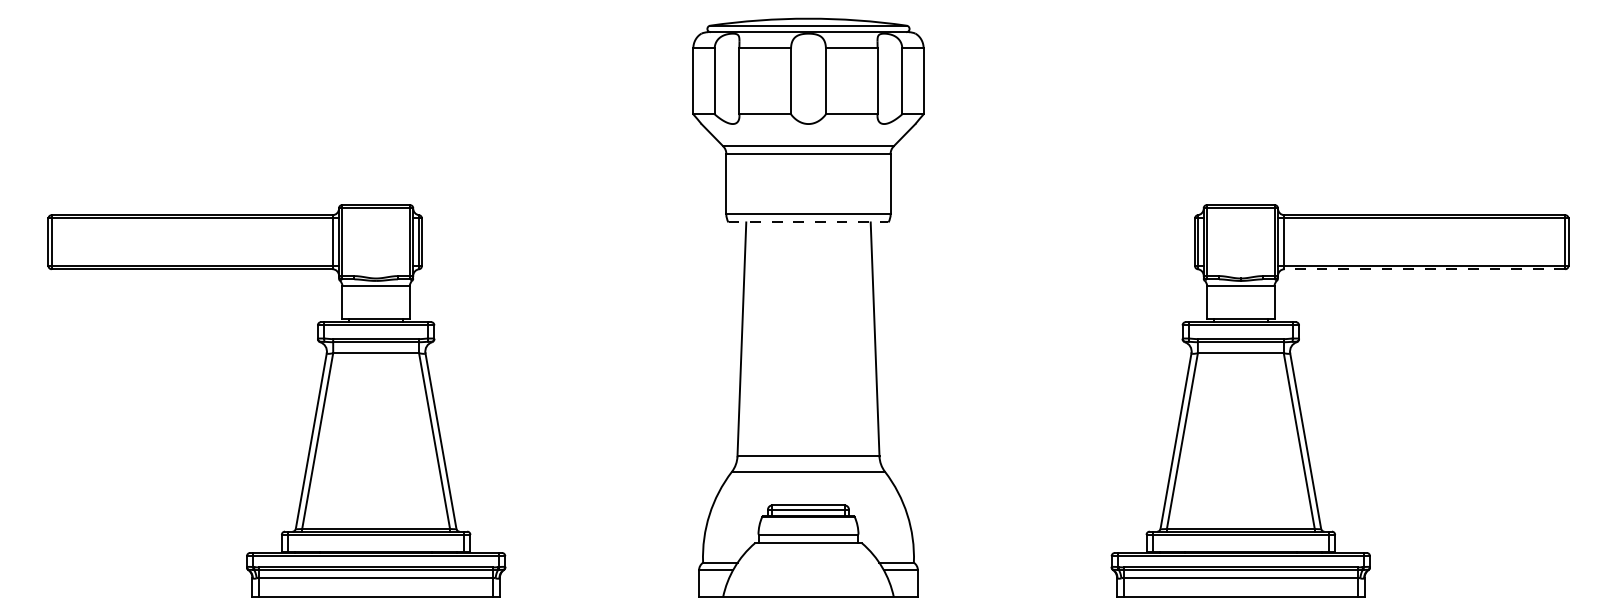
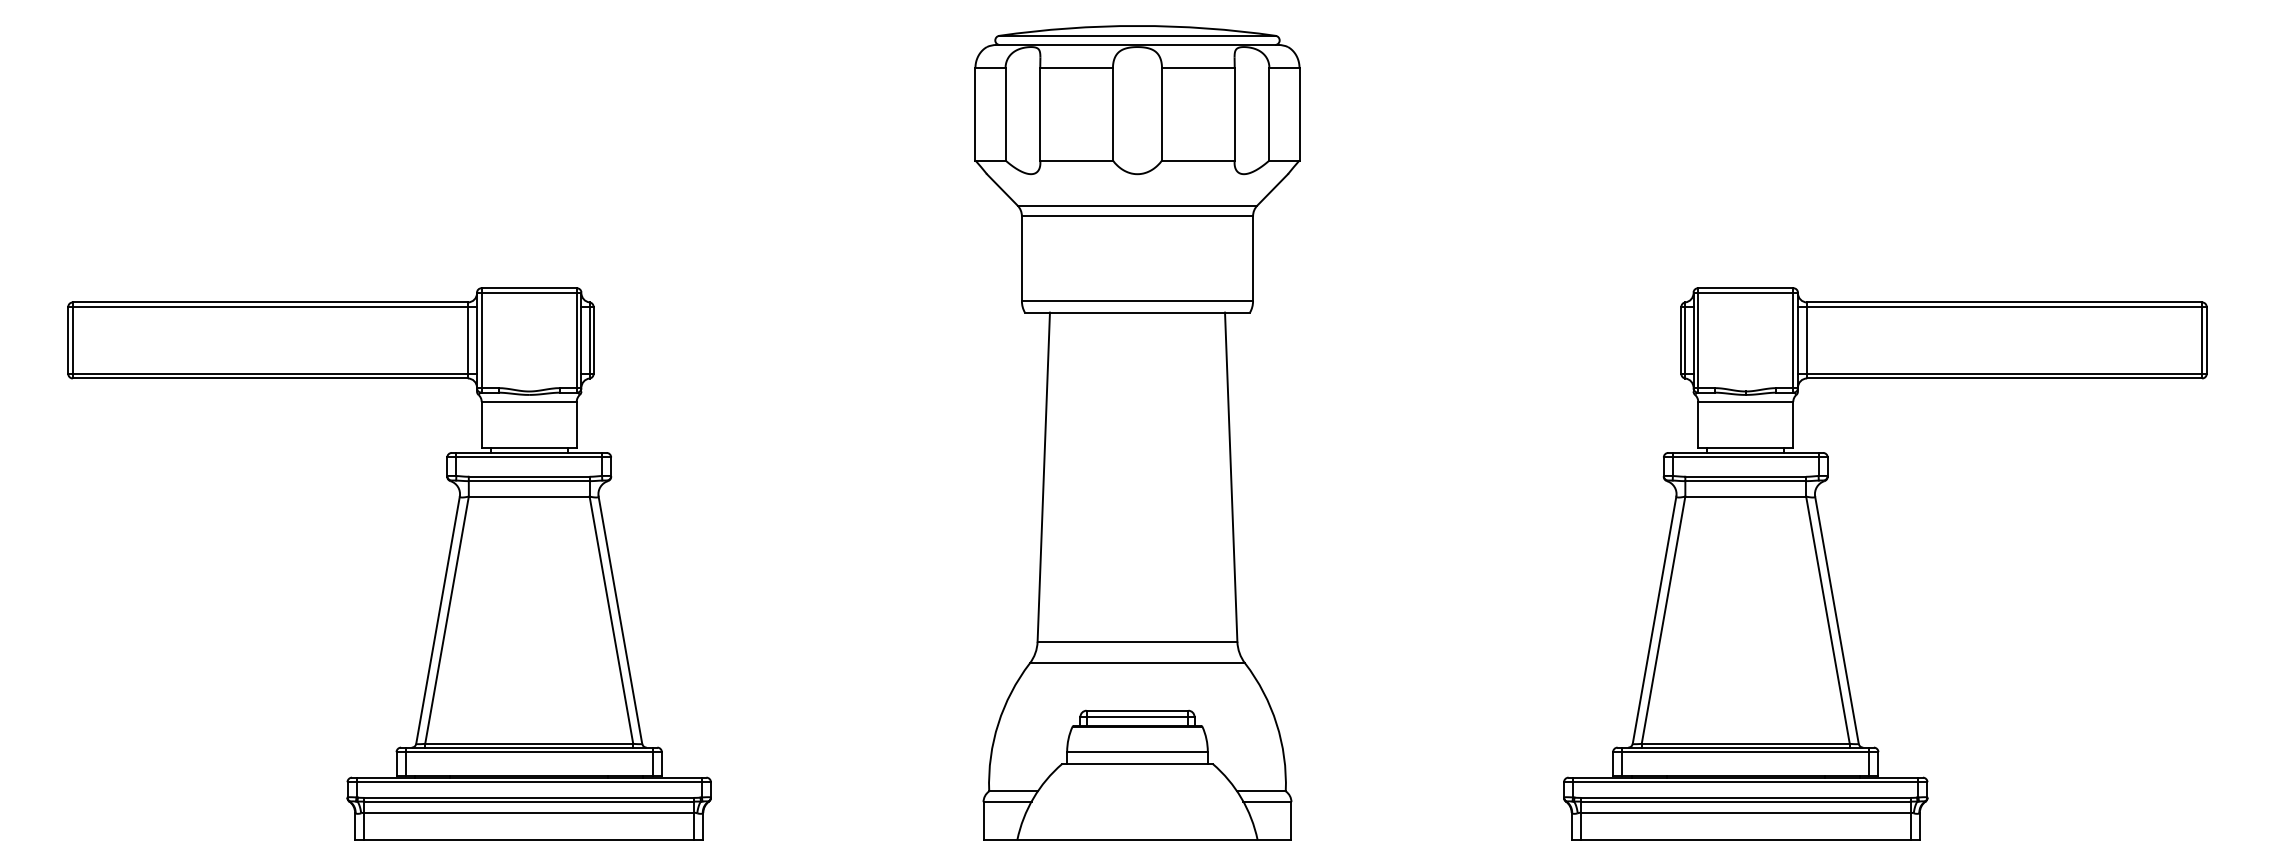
line: (808, 222) -> (1137, 312), dashed -> solid
line: (1424, 269) -> (2004, 378), dashed -> solid

